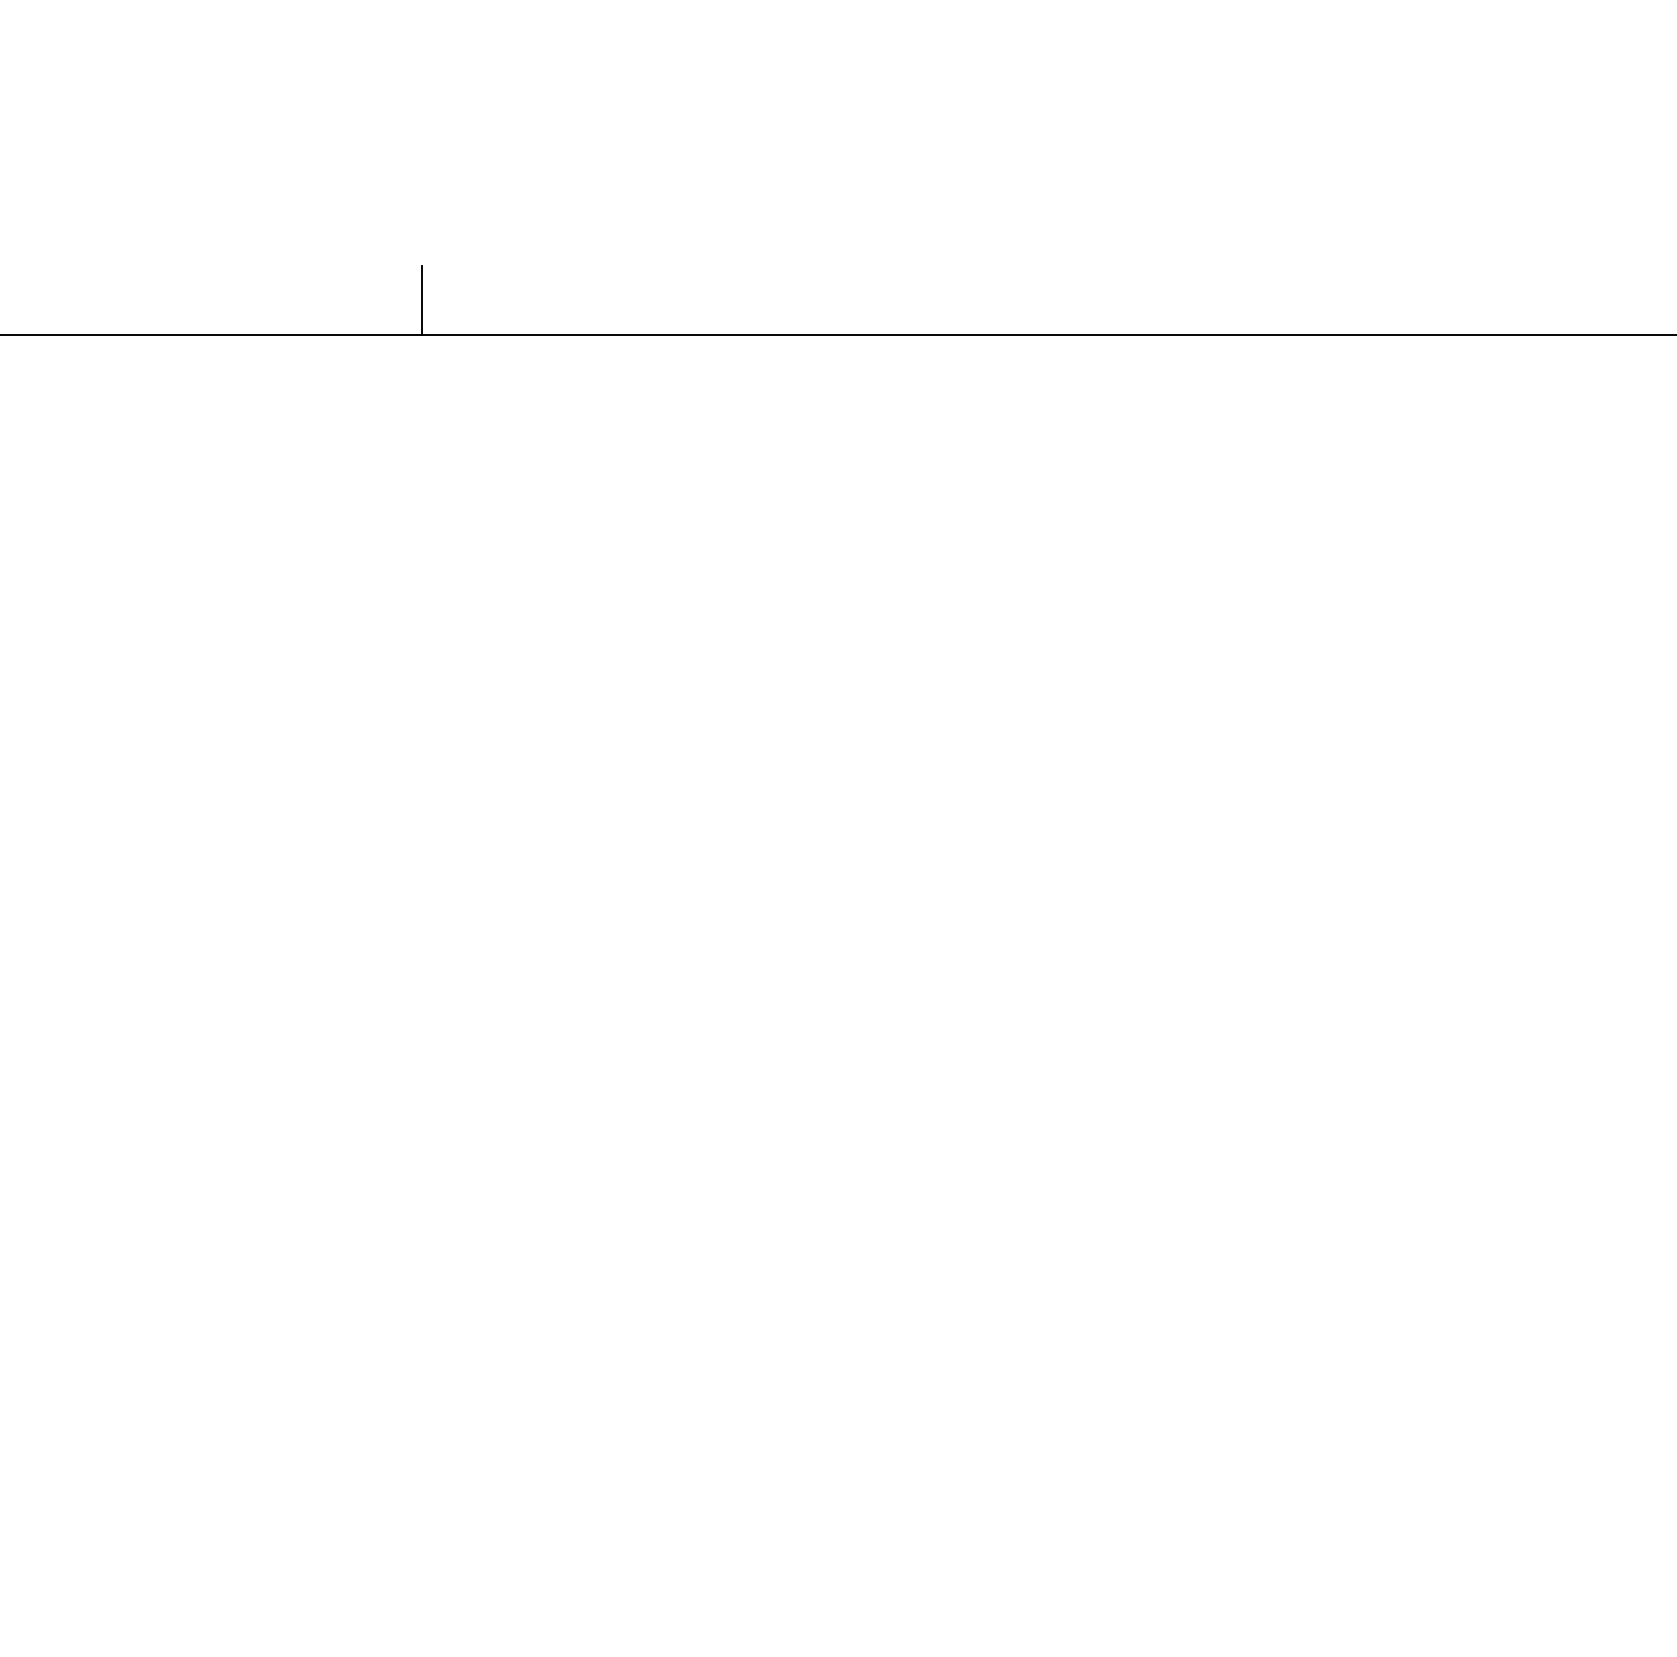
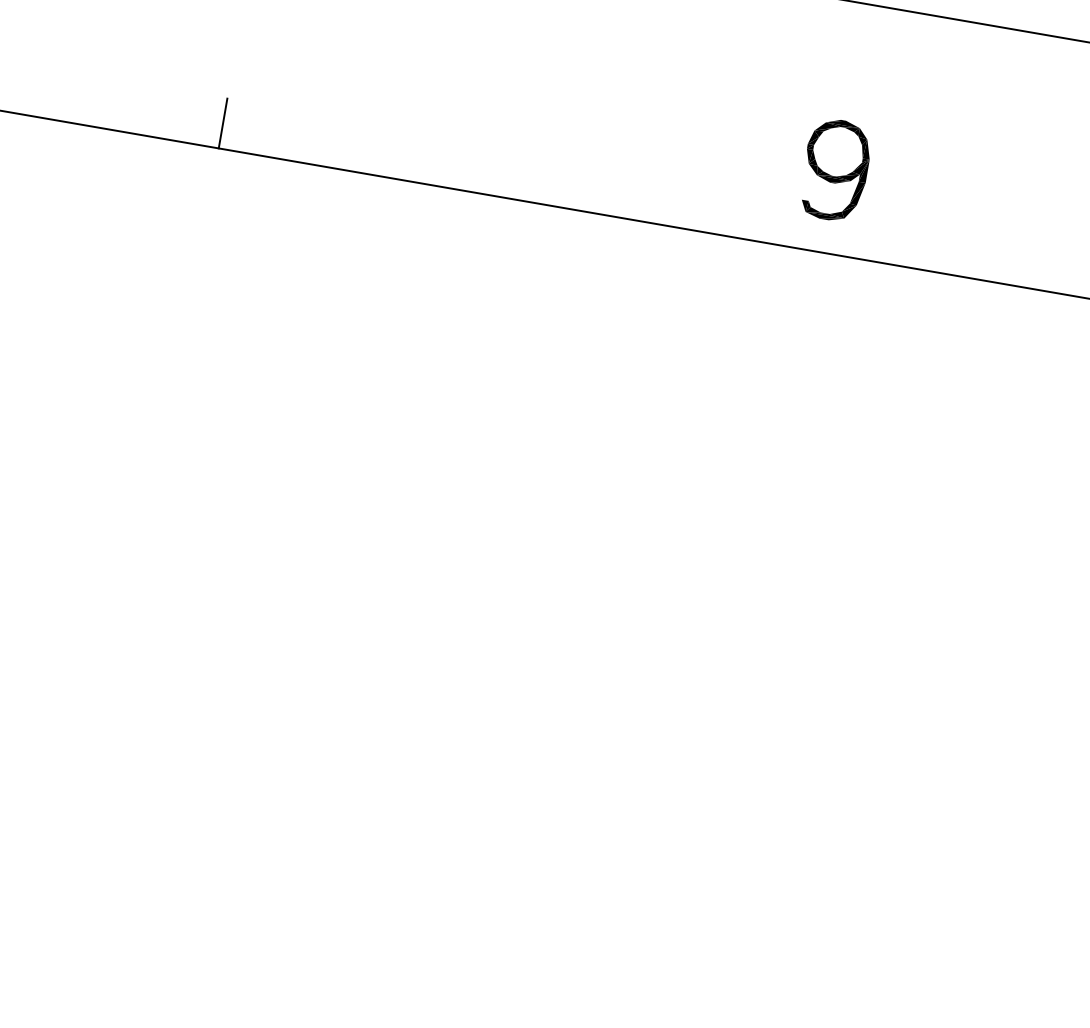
part: (1268, 219) -> (835, 169), added

